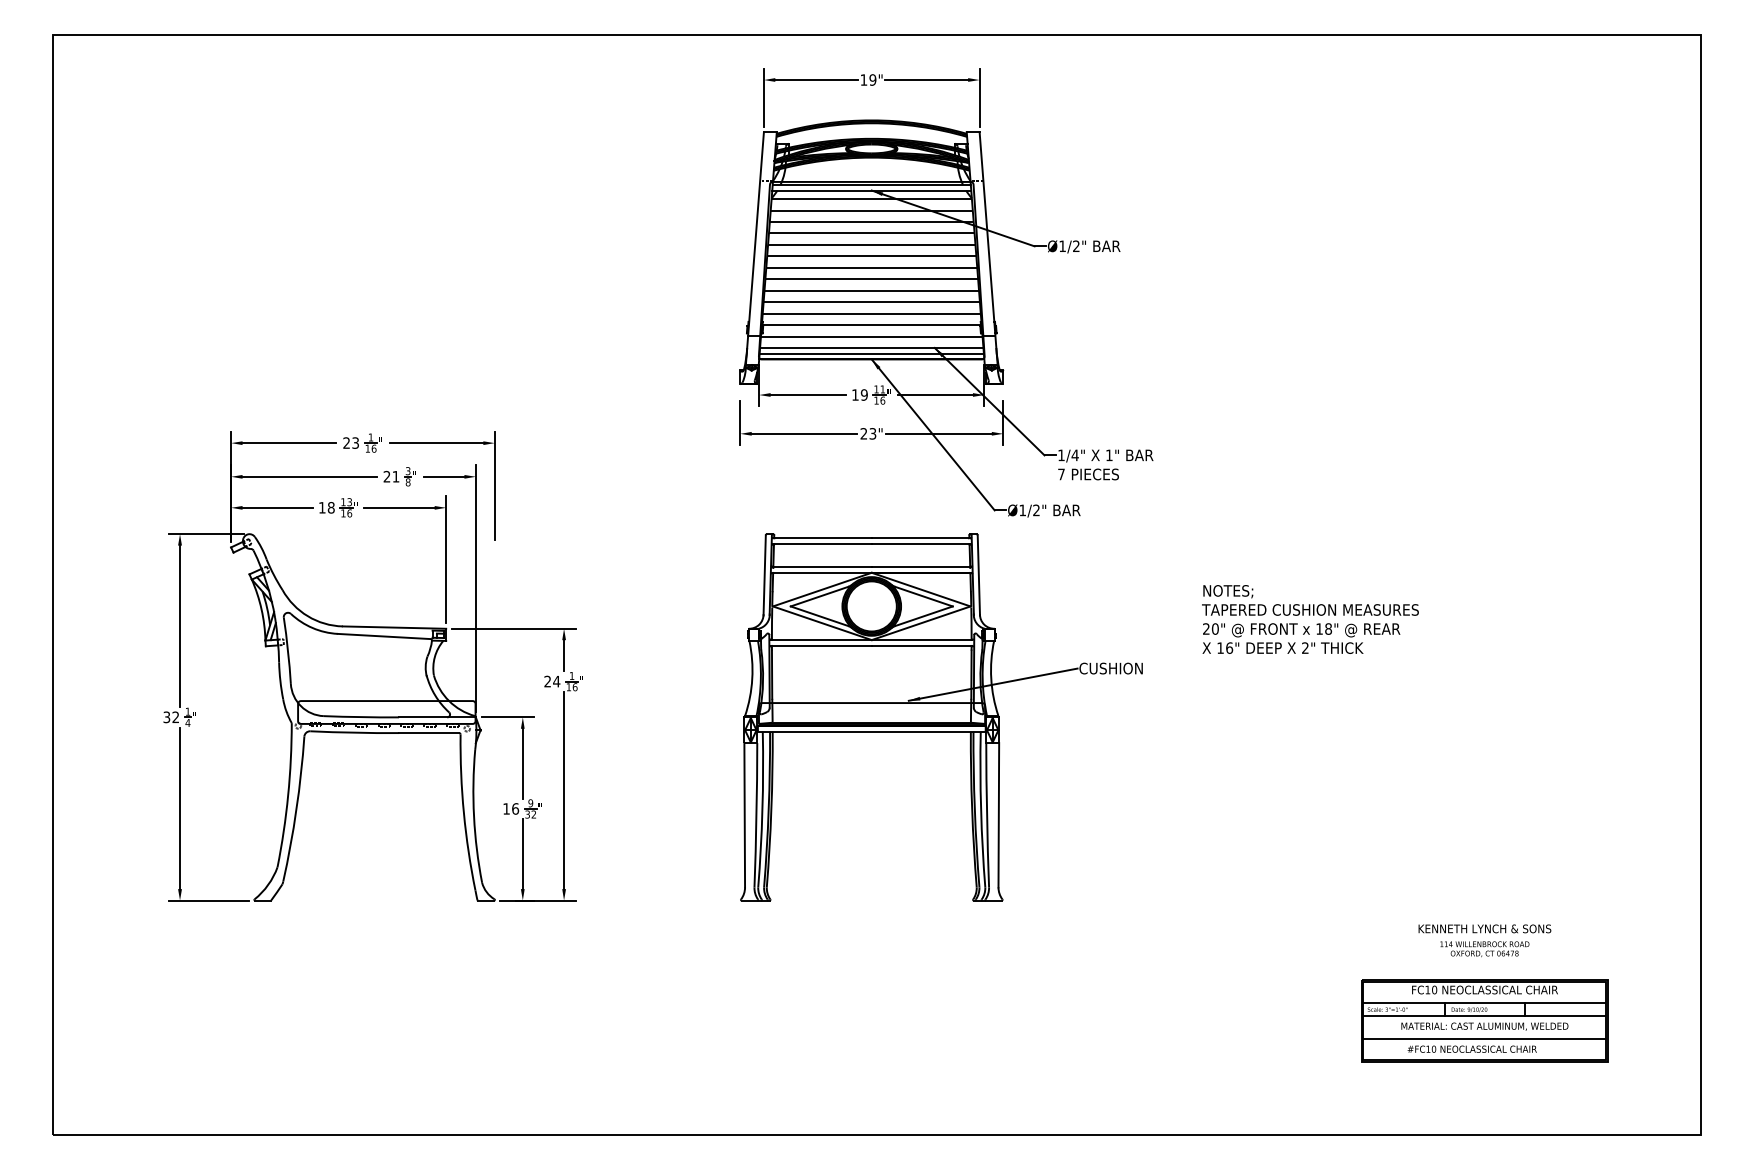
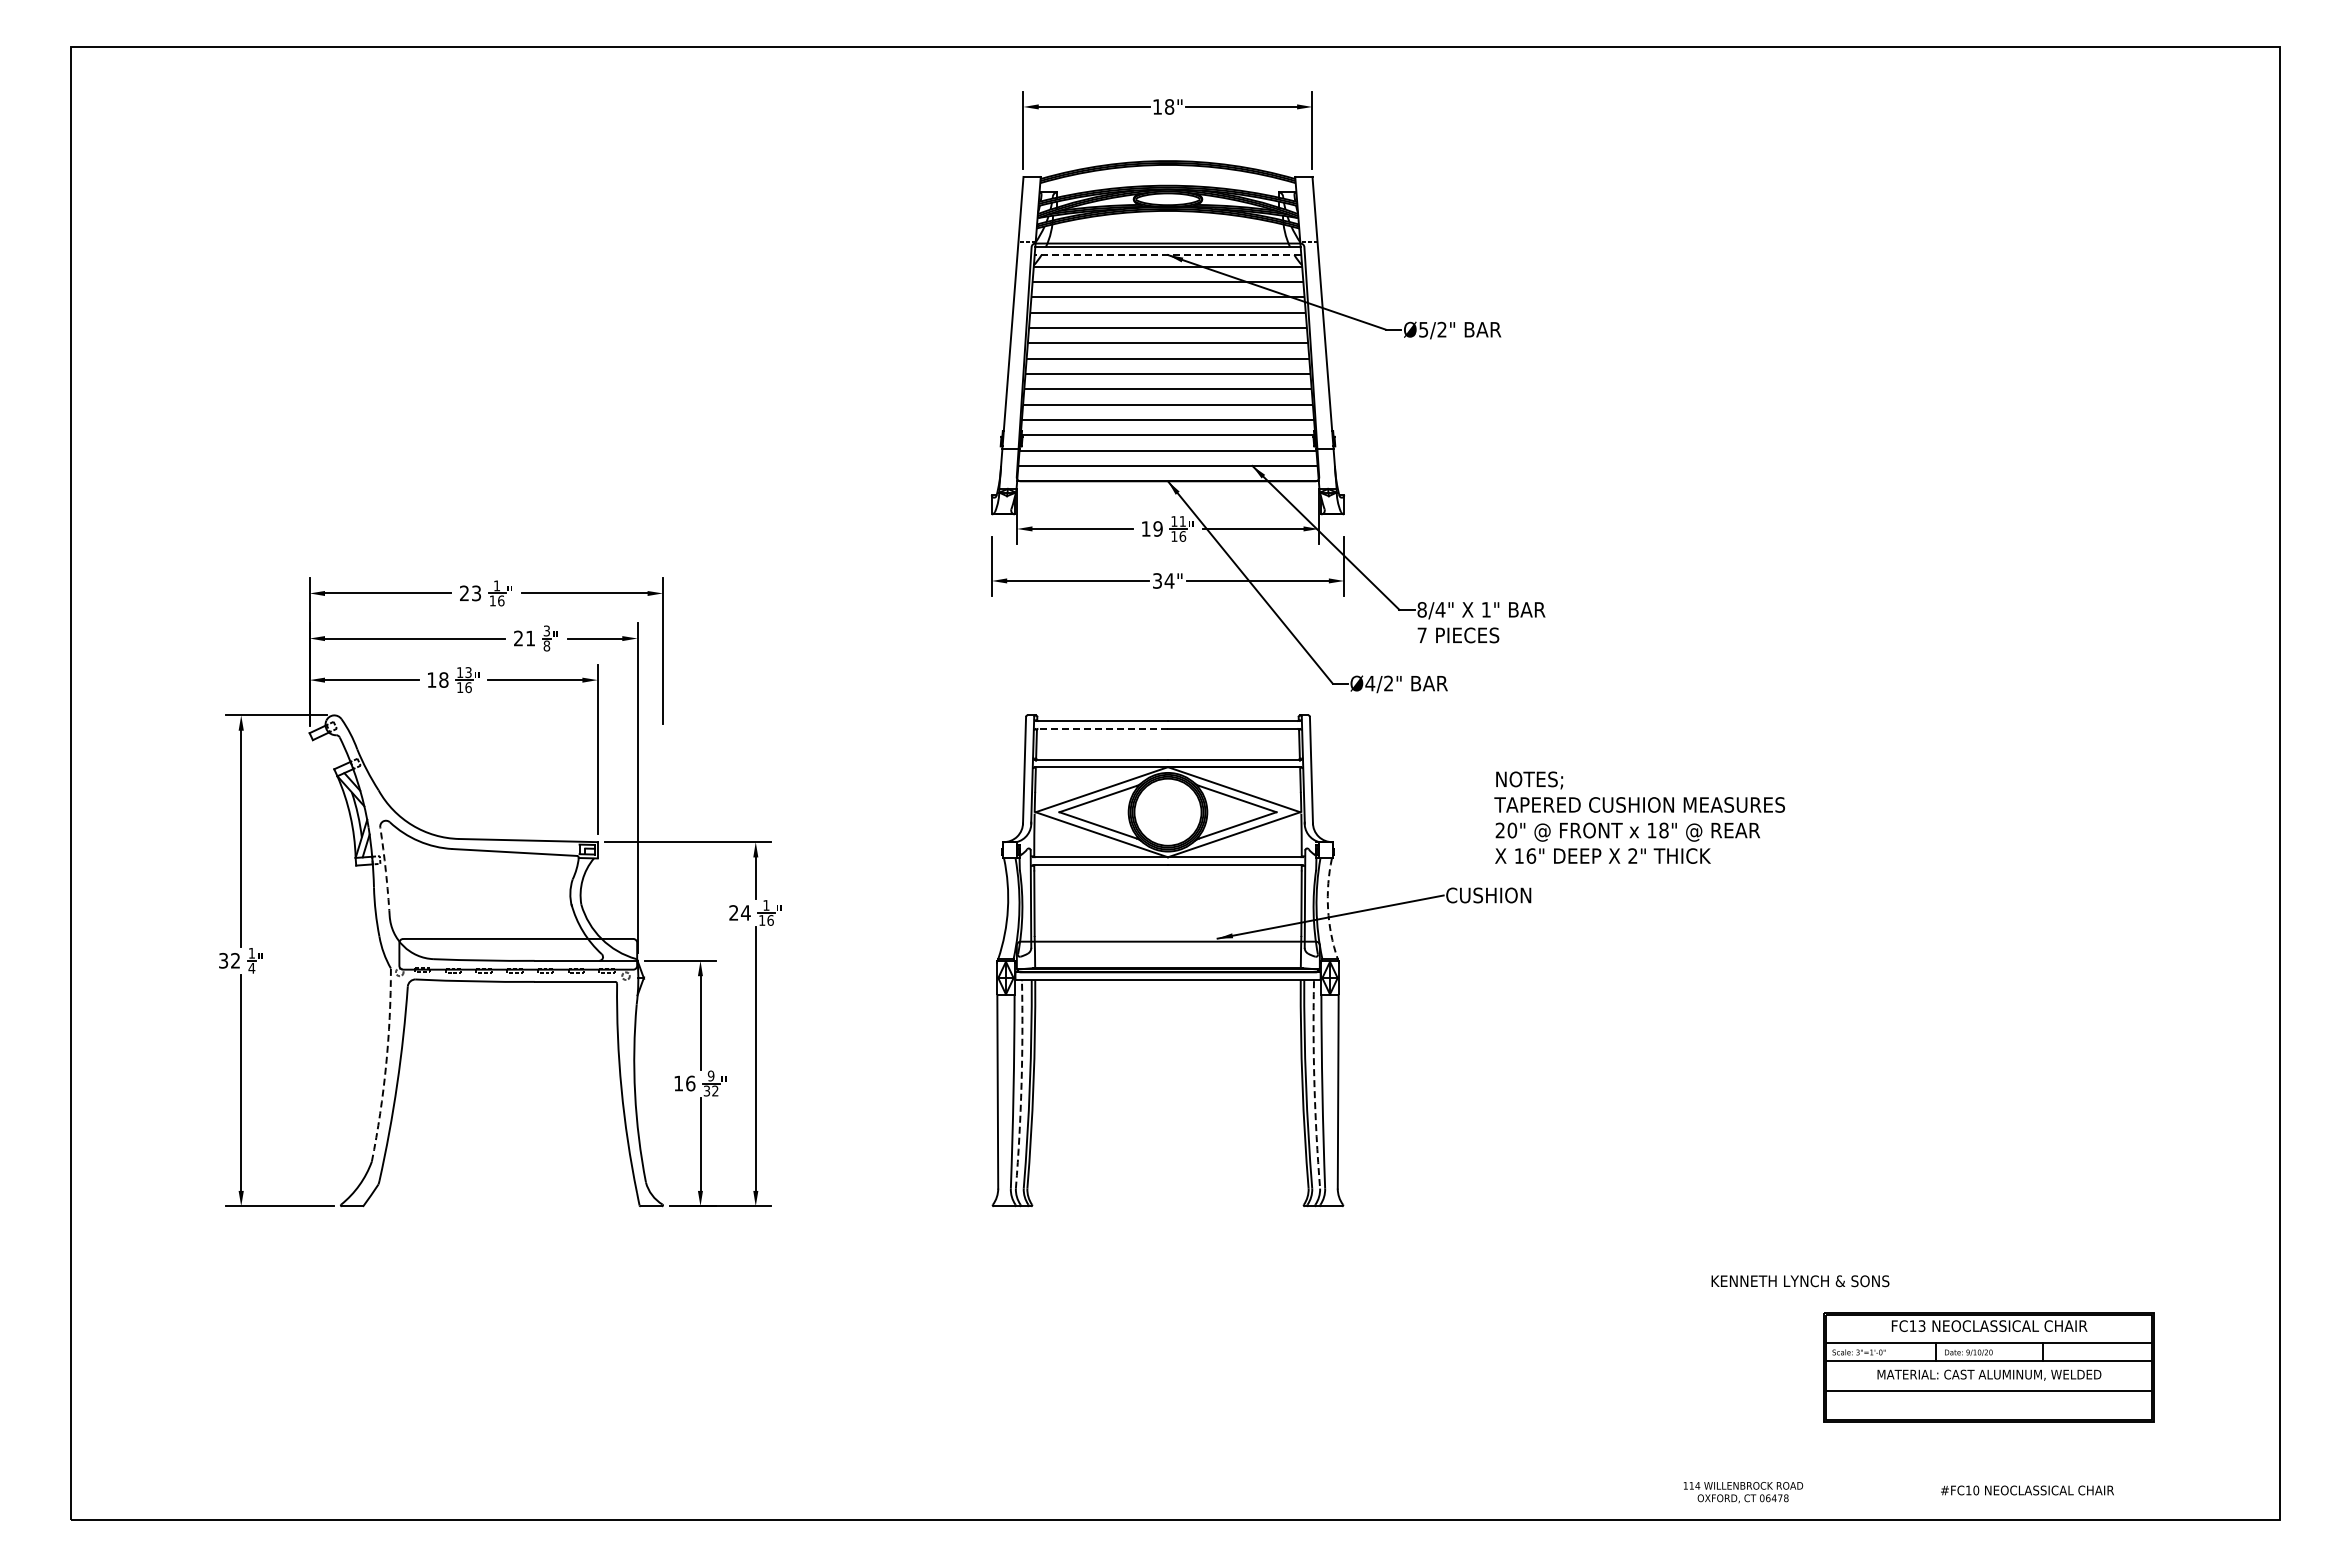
text: (872, 79) -> (1169, 106), 19" -> 18"
line: (871, 190) -> (1167, 255), solid -> dashed
text: (1062, 246) -> (1423, 329), Ø1/2" -> Ø5/2"
line: (871, 353) -> (1167, 473), removed
text: (868, 433) -> (1163, 580), 23" -> 34"
text: (1060, 455) -> (1421, 609), 1/4" -> 8/4"
text: (1022, 510) -> (1370, 683), Ø1/2" -> Ø4/2"
line: (822, 543) -> (1102, 728), solid -> dashed
text: (1310, 619) -> (1639, 817), moved
arc: (287, 650) -> (385, 871), solid -> dashed
arc: (991, 679) -> (1328, 909), solid -> dashed
arc: (288, 795) -> (386, 1065), solid -> dashed
arc: (762, 809) -> (1021, 1084), solid -> dashed
arc: (981, 809) -> (1314, 1084), solid -> dashed
text: (1484, 929) -> (1800, 1281), moved
text: (1484, 949) -> (1743, 1492), moved
text: (1434, 989) -> (1921, 1325), FC10 -> FC13
text: (1472, 1049) -> (2027, 1490), moved

